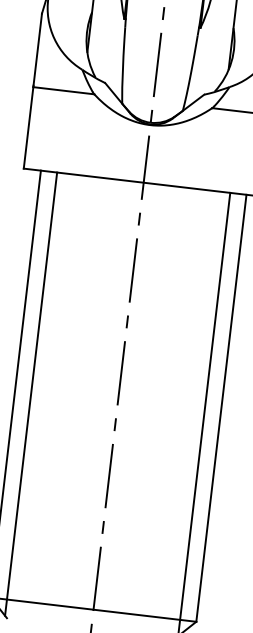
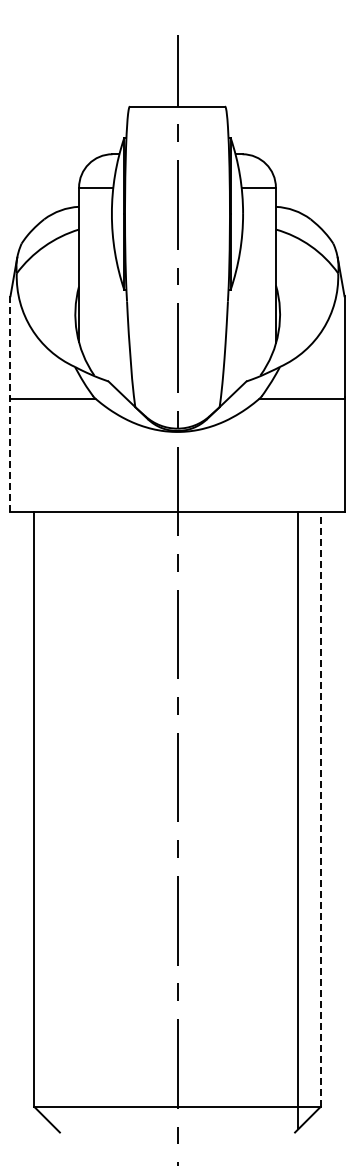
line: (32, 91) -> (10, 404), solid -> dashed
line: (30, 393) -> (56, 820), removed
line: (221, 408) -> (320, 809), solid -> dashed

